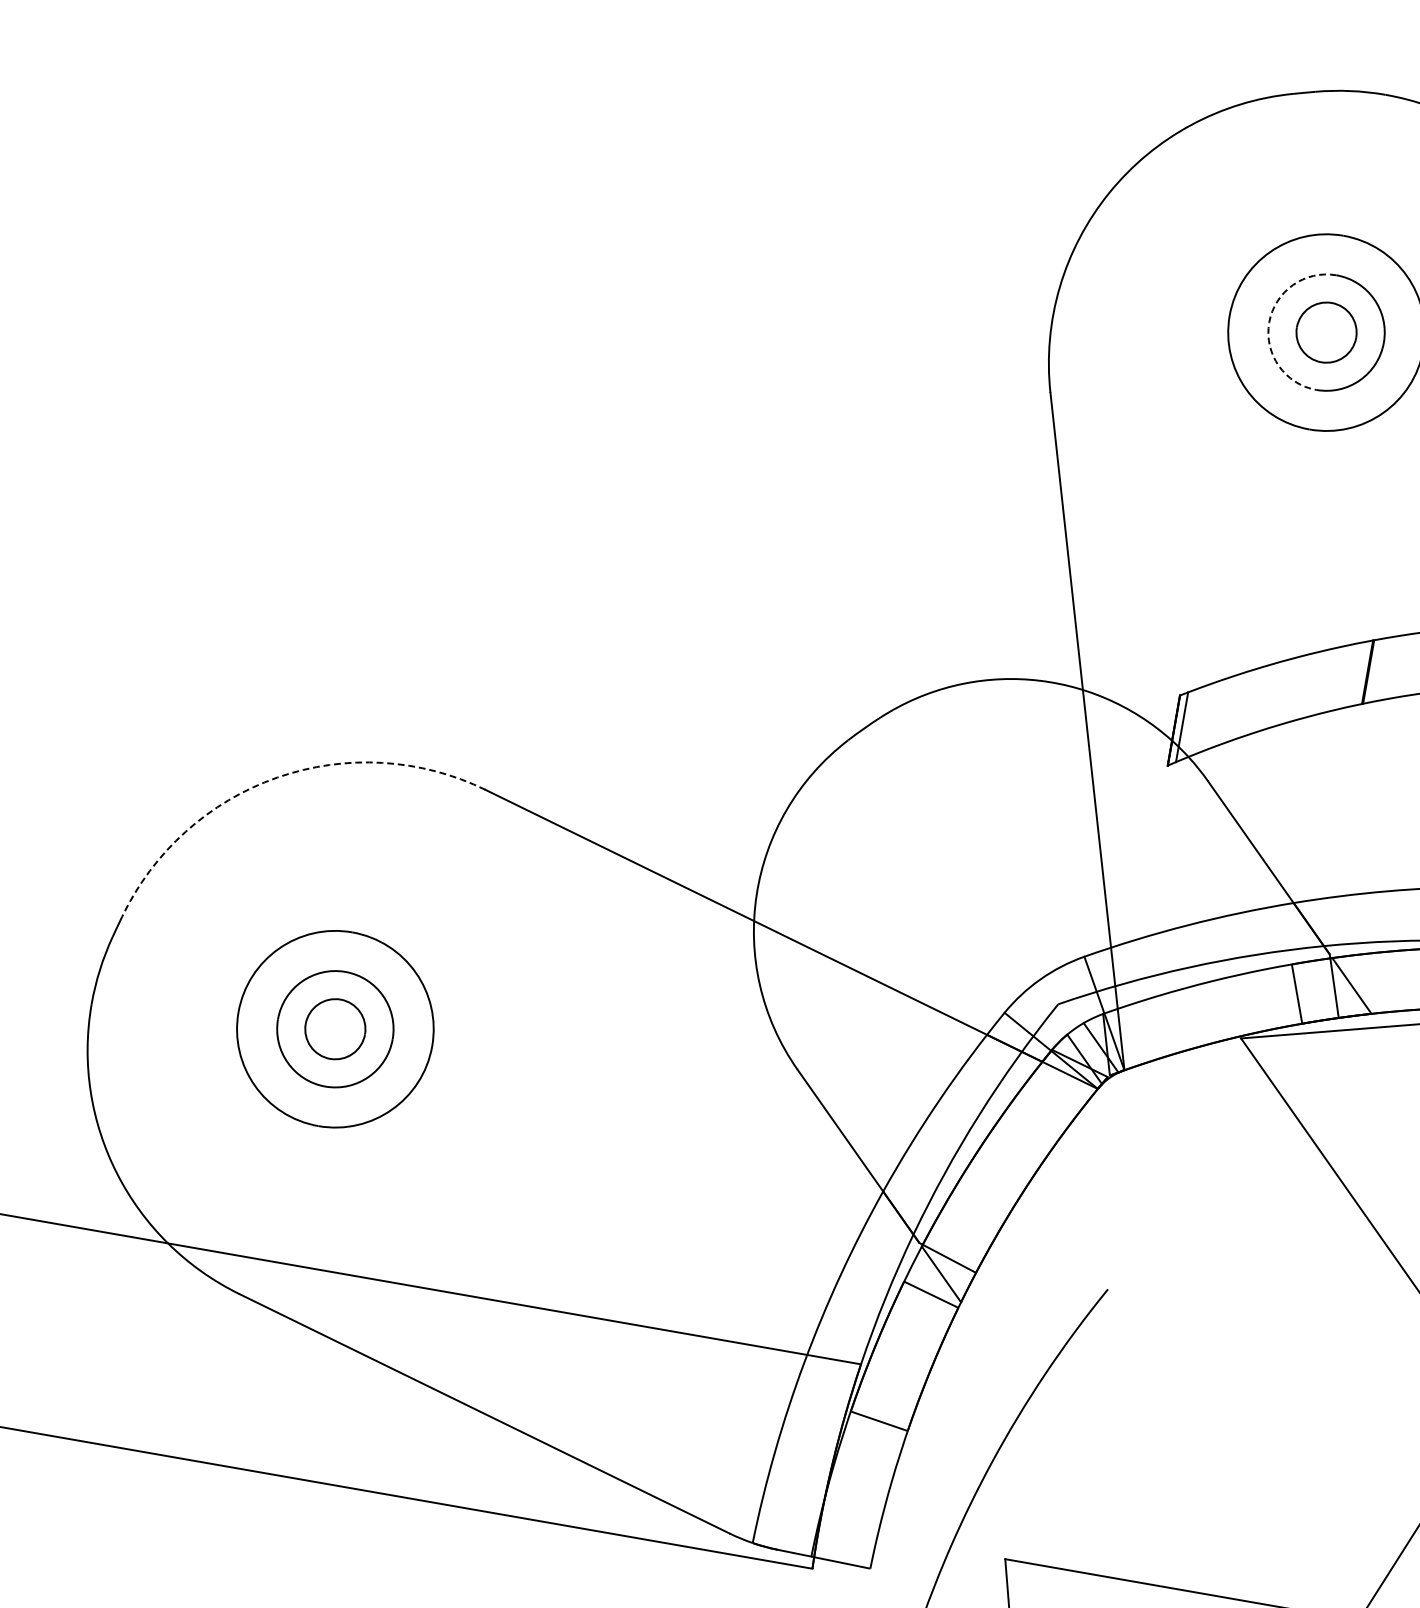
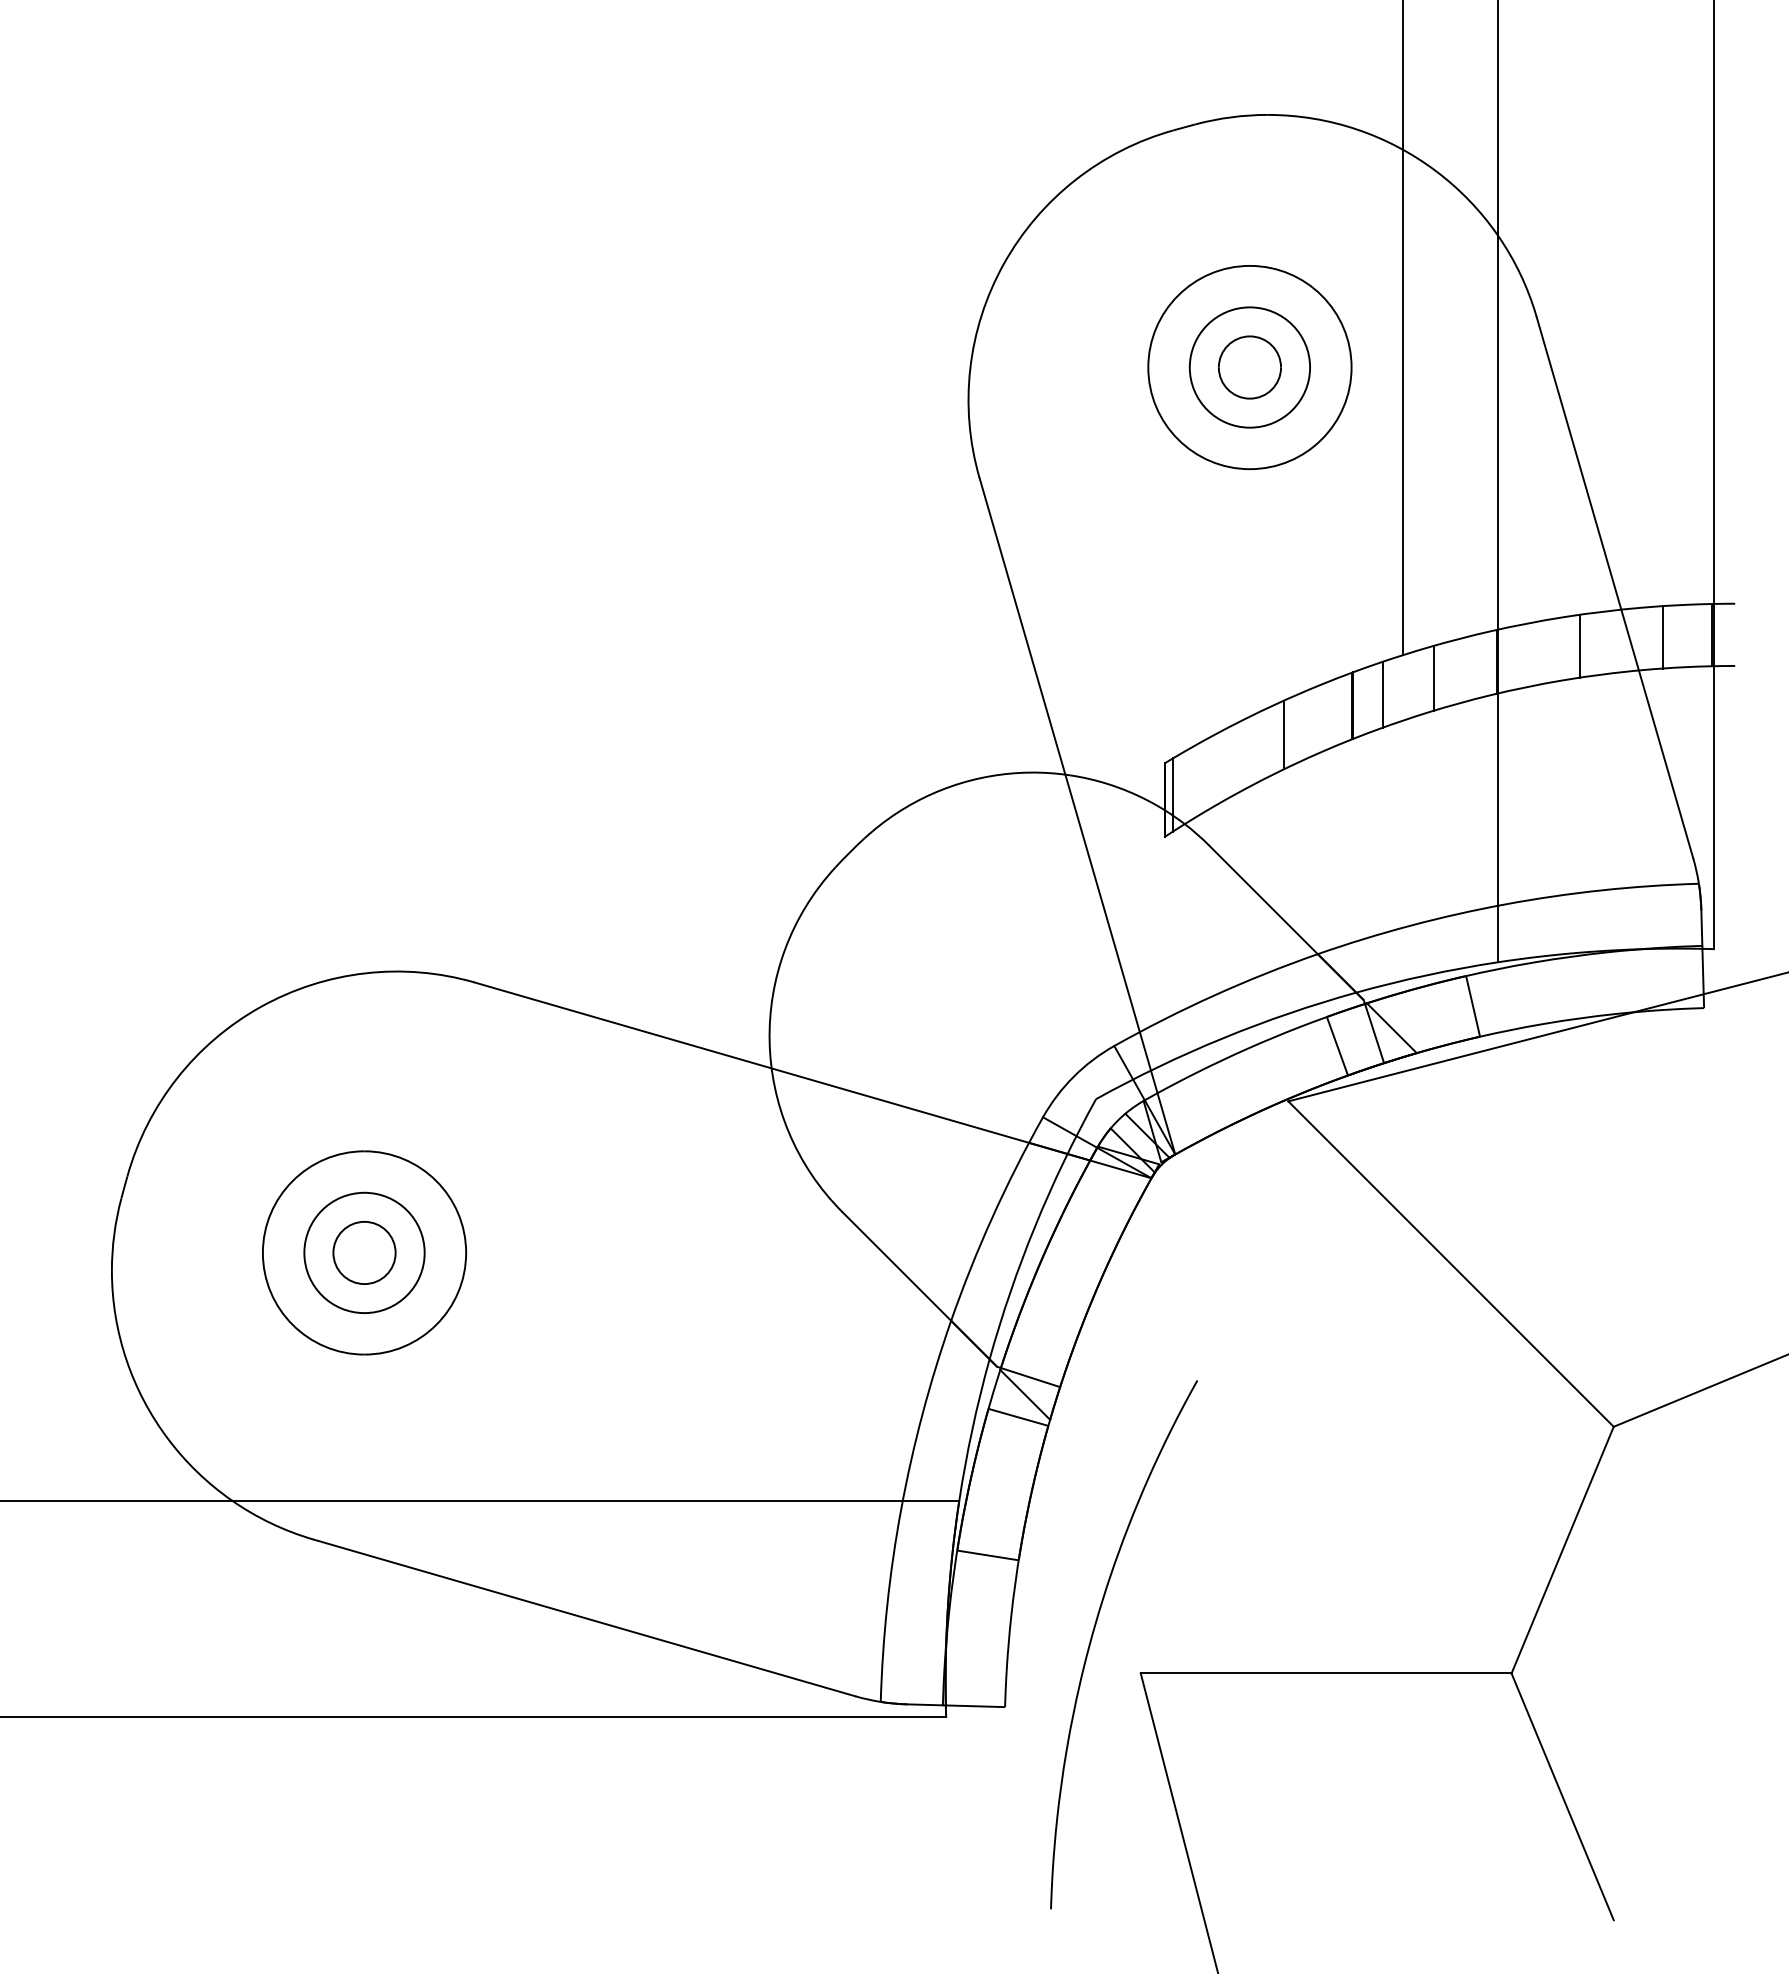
arc: (1268, 322) -> (1189, 367), dashed -> solid
line: (1399, 666) -> (1383, 694), added
line: (1297, 687) -> (1283, 734), added
arc: (277, 777) -> (260, 1007), dashed -> solid

